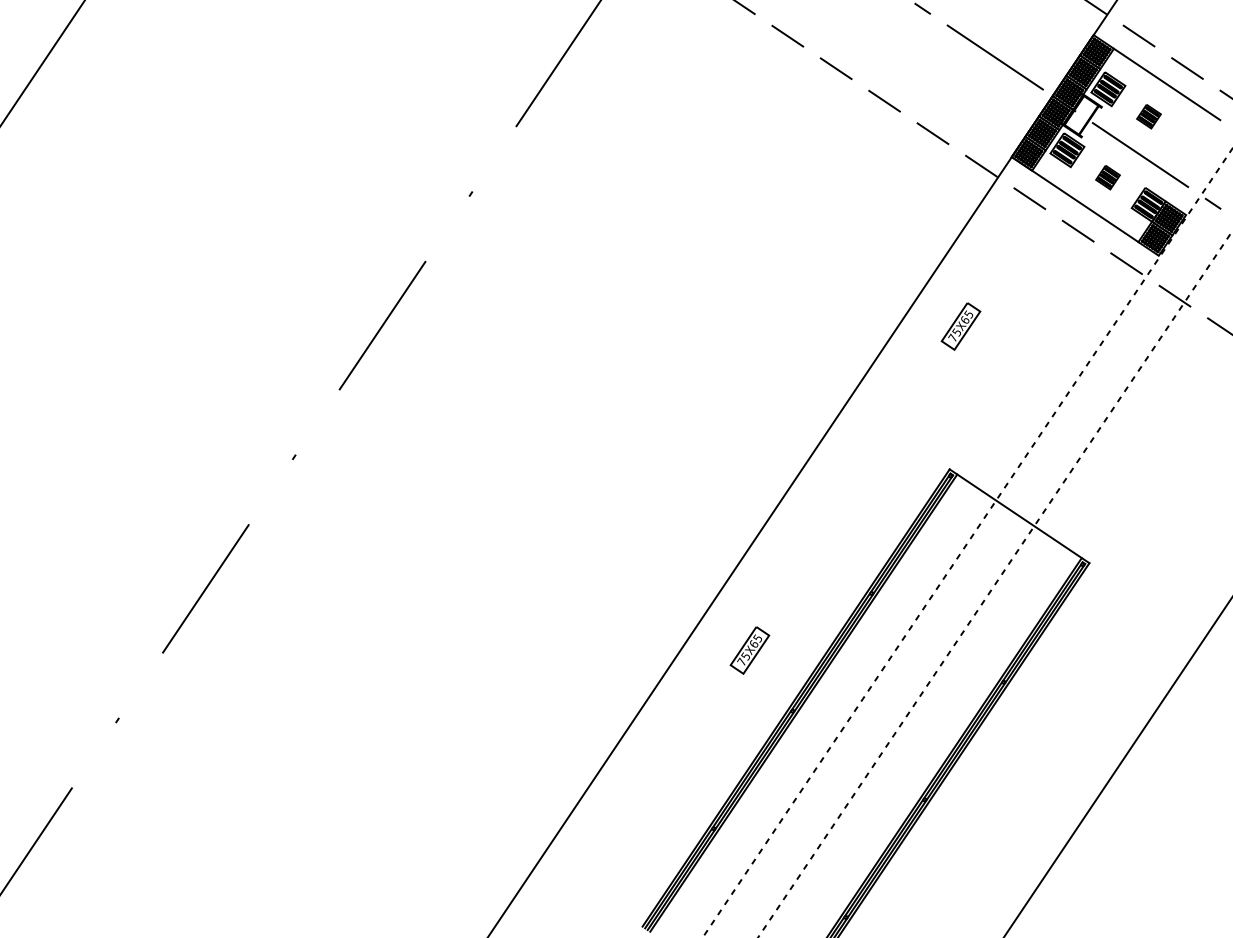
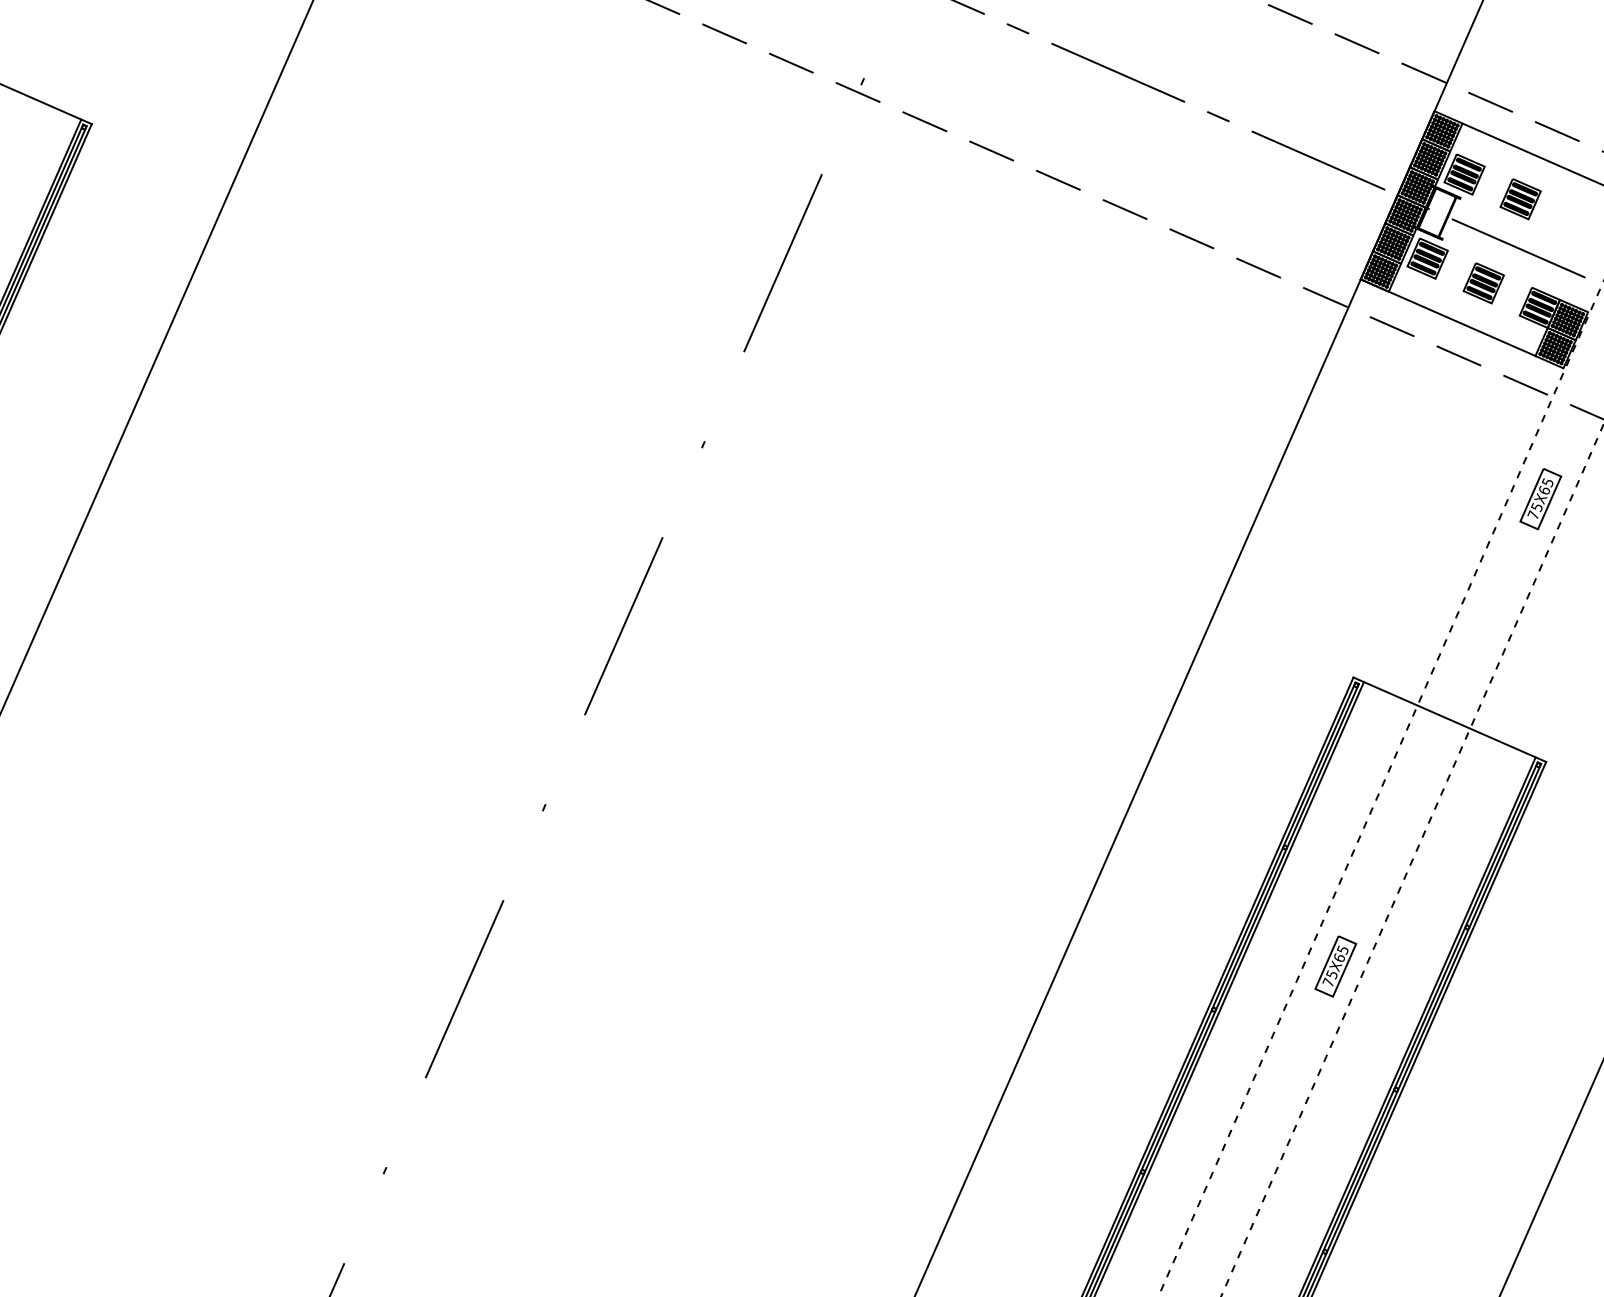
part: (1148, 116) -> (1520, 199), size x1.43
part: (1107, 177) -> (1483, 283), size x1.43
part: (960, 326) -> (1540, 499), moved
part: (749, 650) -> (1335, 966), moved

